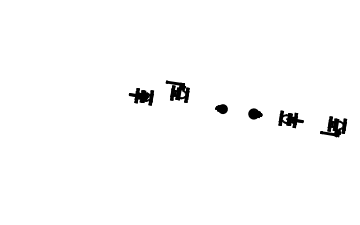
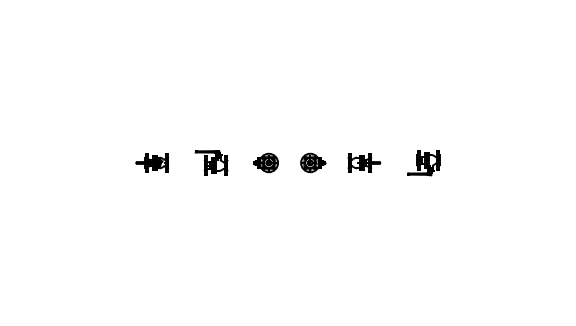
part: (176, 91) -> (211, 162), moved
part: (221, 108) -> (265, 162), size x1.67
part: (255, 113) -> (313, 162), size x1.43

